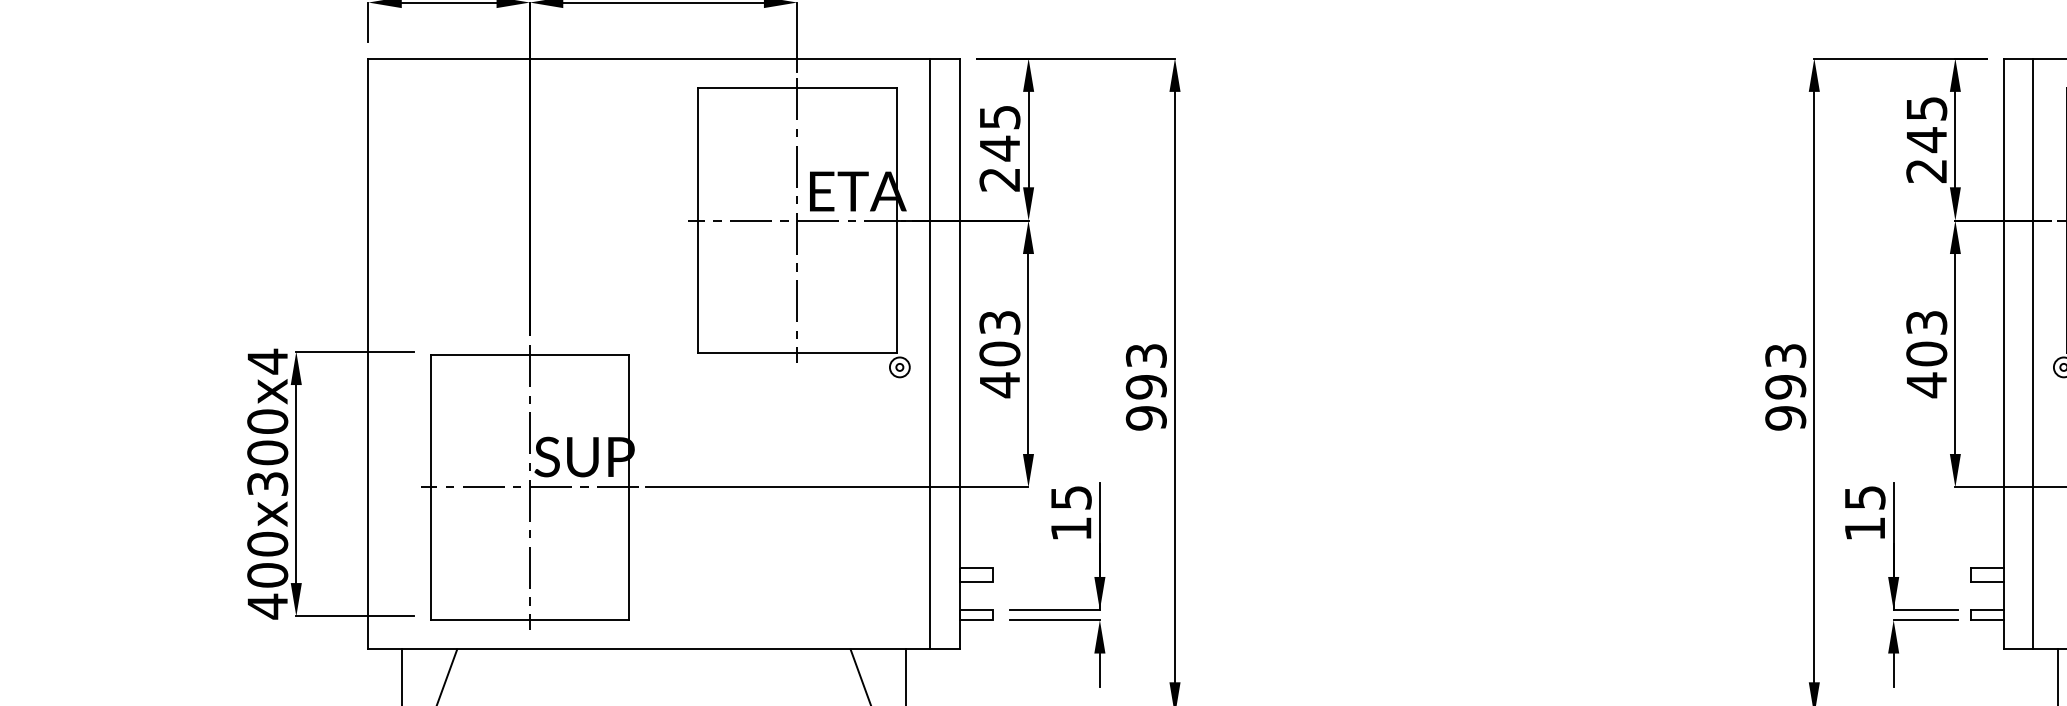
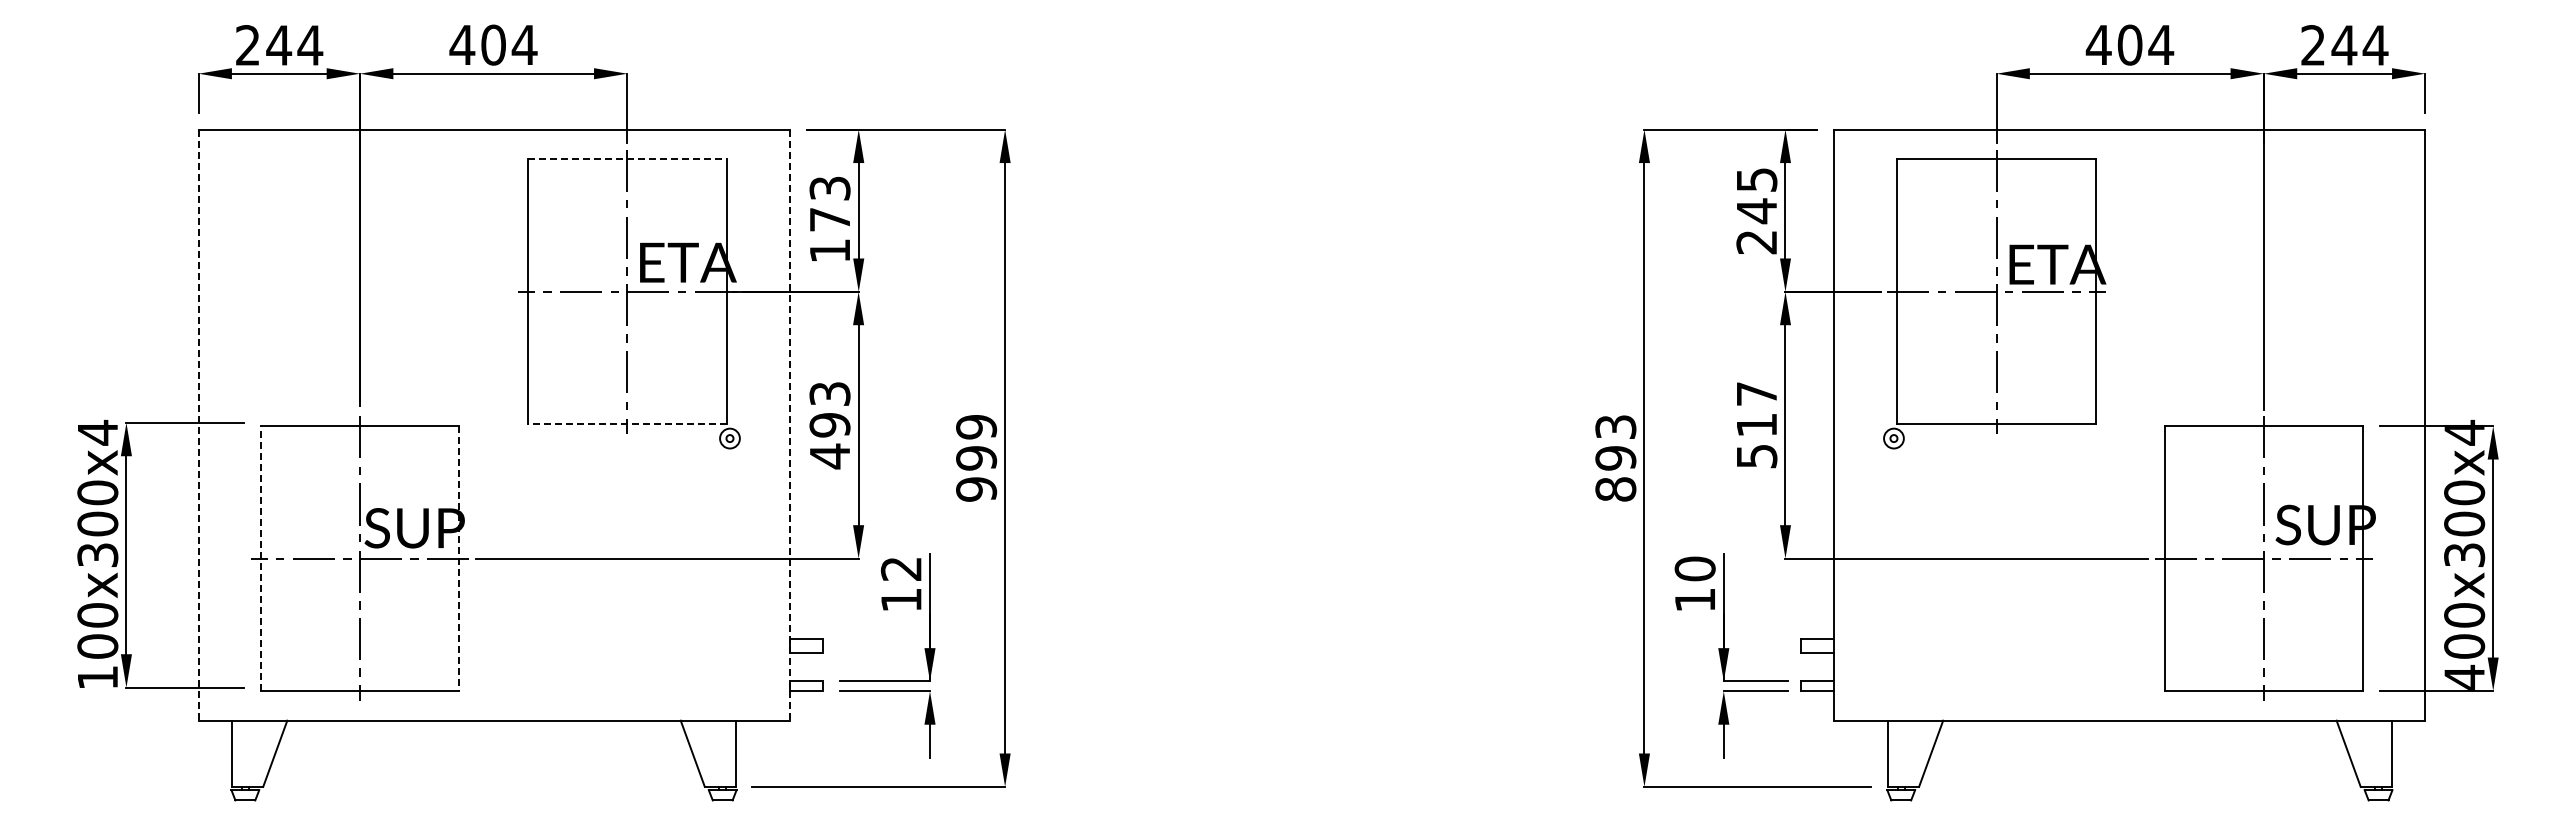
line: (797, 88) -> (627, 159), solid -> dashed
text: (999, 148) -> (829, 219), 245 -> 173
line: (796, 353) -> (626, 424), solid -> dashed
line: (930, 353) -> (760, 424), removed
text: (999, 353) -> (829, 424), 403 -> 493
line: (2033, 353) -> (1863, 424), removed
line: (368, 354) -> (198, 425), solid -> dashed
line: (960, 354) -> (790, 425), solid -> dashed
text: (1926, 354) -> (1756, 425), 403 -> 517
text: (1146, 356) -> (976, 427), 993 -> 999
text: (1785, 418) -> (1615, 489), 993 -> 893
line: (430, 487) -> (260, 558), solid -> dashed
line: (629, 488) -> (459, 559), solid -> dashed
text: (1070, 497) -> (900, 568), 15 -> 12
text: (1864, 497) -> (1694, 568), 15 -> 10
text: (267, 606) -> (97, 677), 400x300x4 -> 100x300x4

